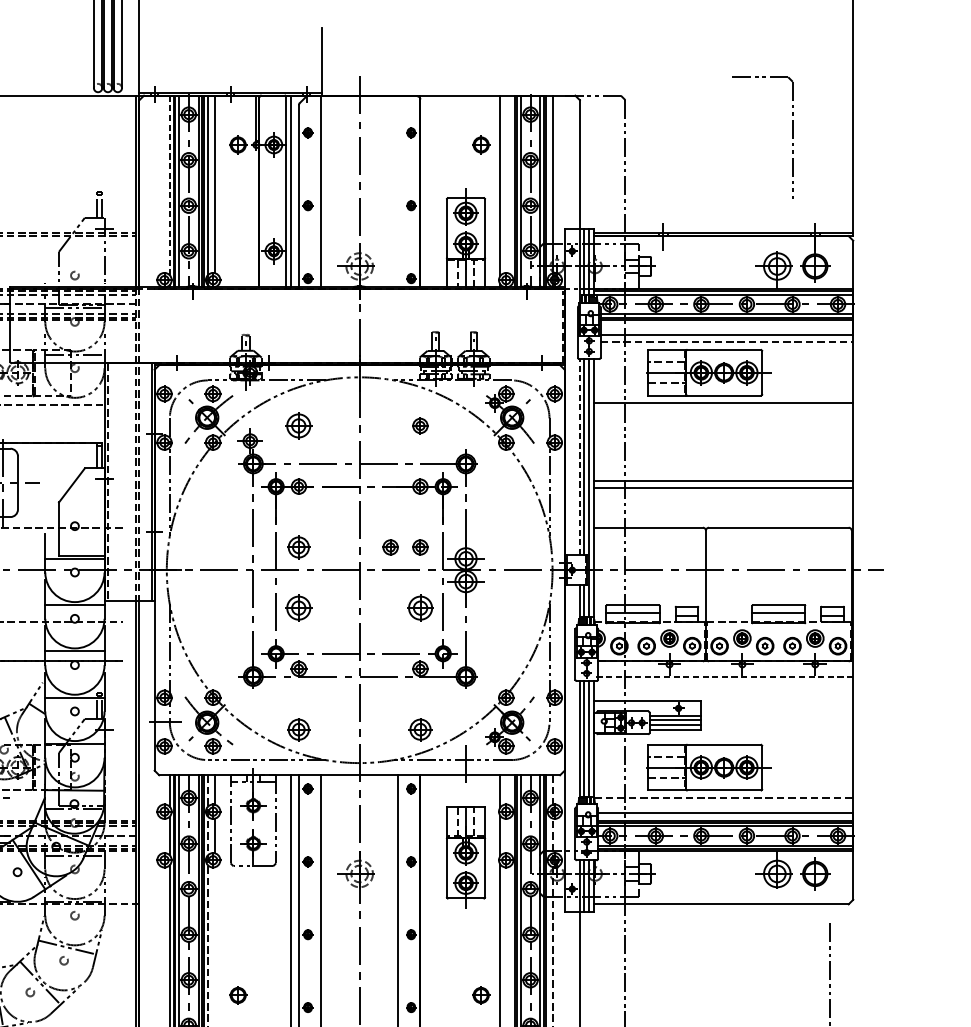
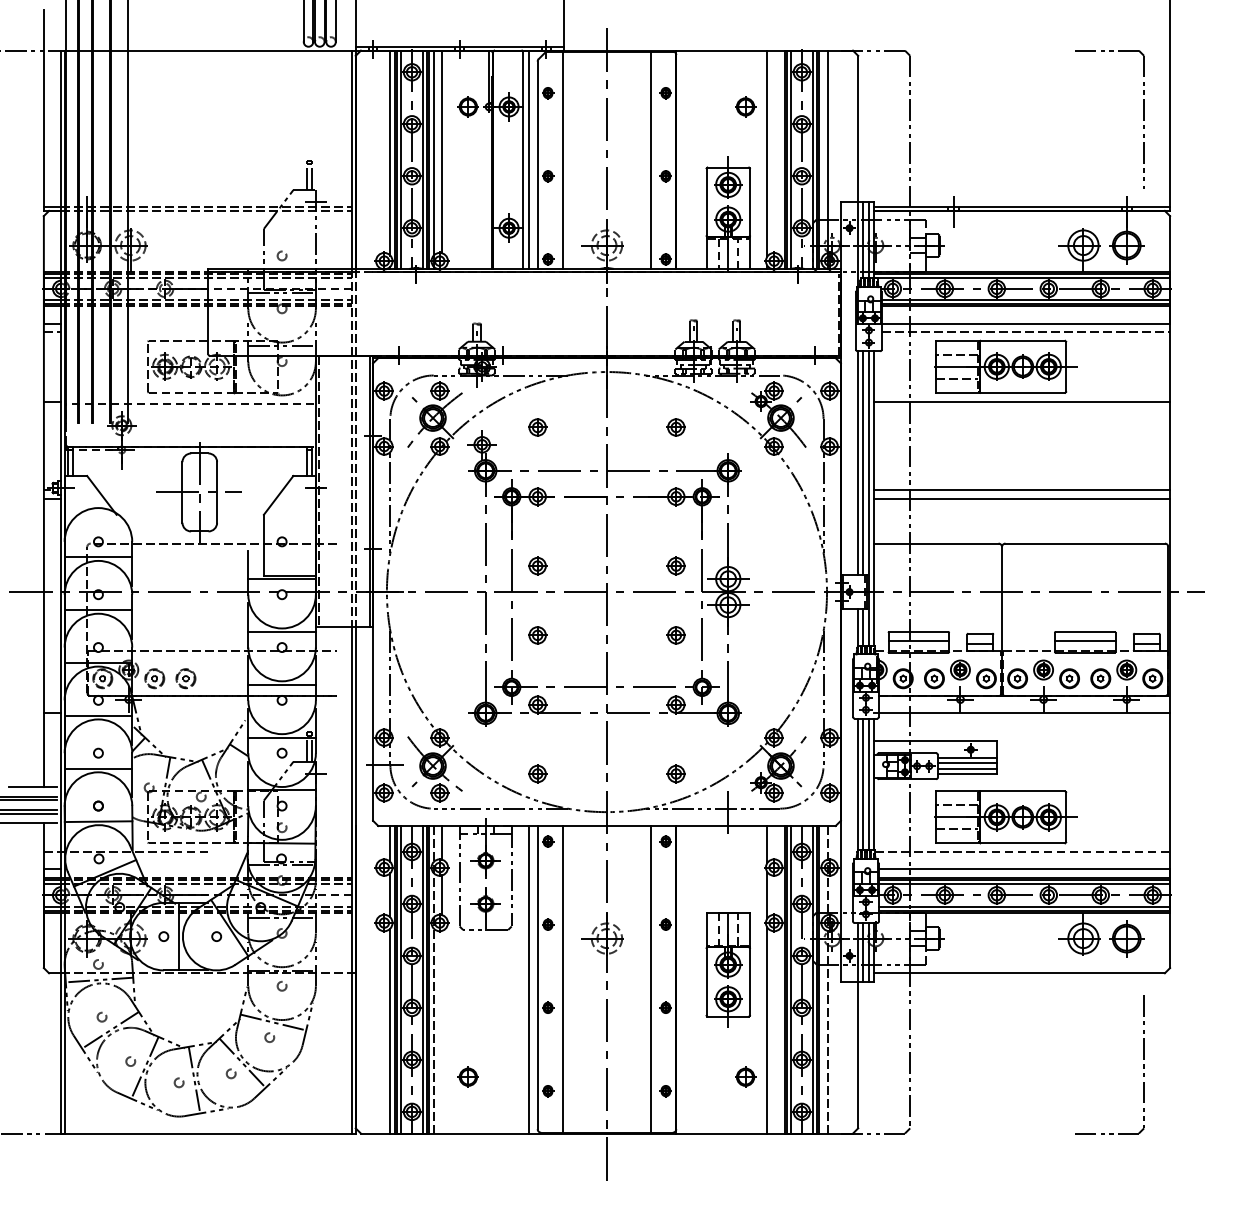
part: (792, 137) -> (1143, 119), moved
line: (169, 184) -> (390, 152), dashed -> solid
line: (397, 191) -> (650, 160), added
part: (298, 425) -> (537, 427), size x0.62
line: (580, 457) -> (858, 463), dashed -> solid
part: (298, 546) -> (537, 565), size x0.71
part: (389, 546) -> (641, 565), removed
part: (298, 608) -> (537, 635), size x0.62
part: (419, 608) -> (675, 635), size x0.62
line: (723, 676) -> (1021, 713), dashed -> solid
part: (298, 729) -> (537, 773), size x0.71
part: (419, 729) -> (675, 773), size x0.71
part: (465, 857) -> (727, 969), moved

